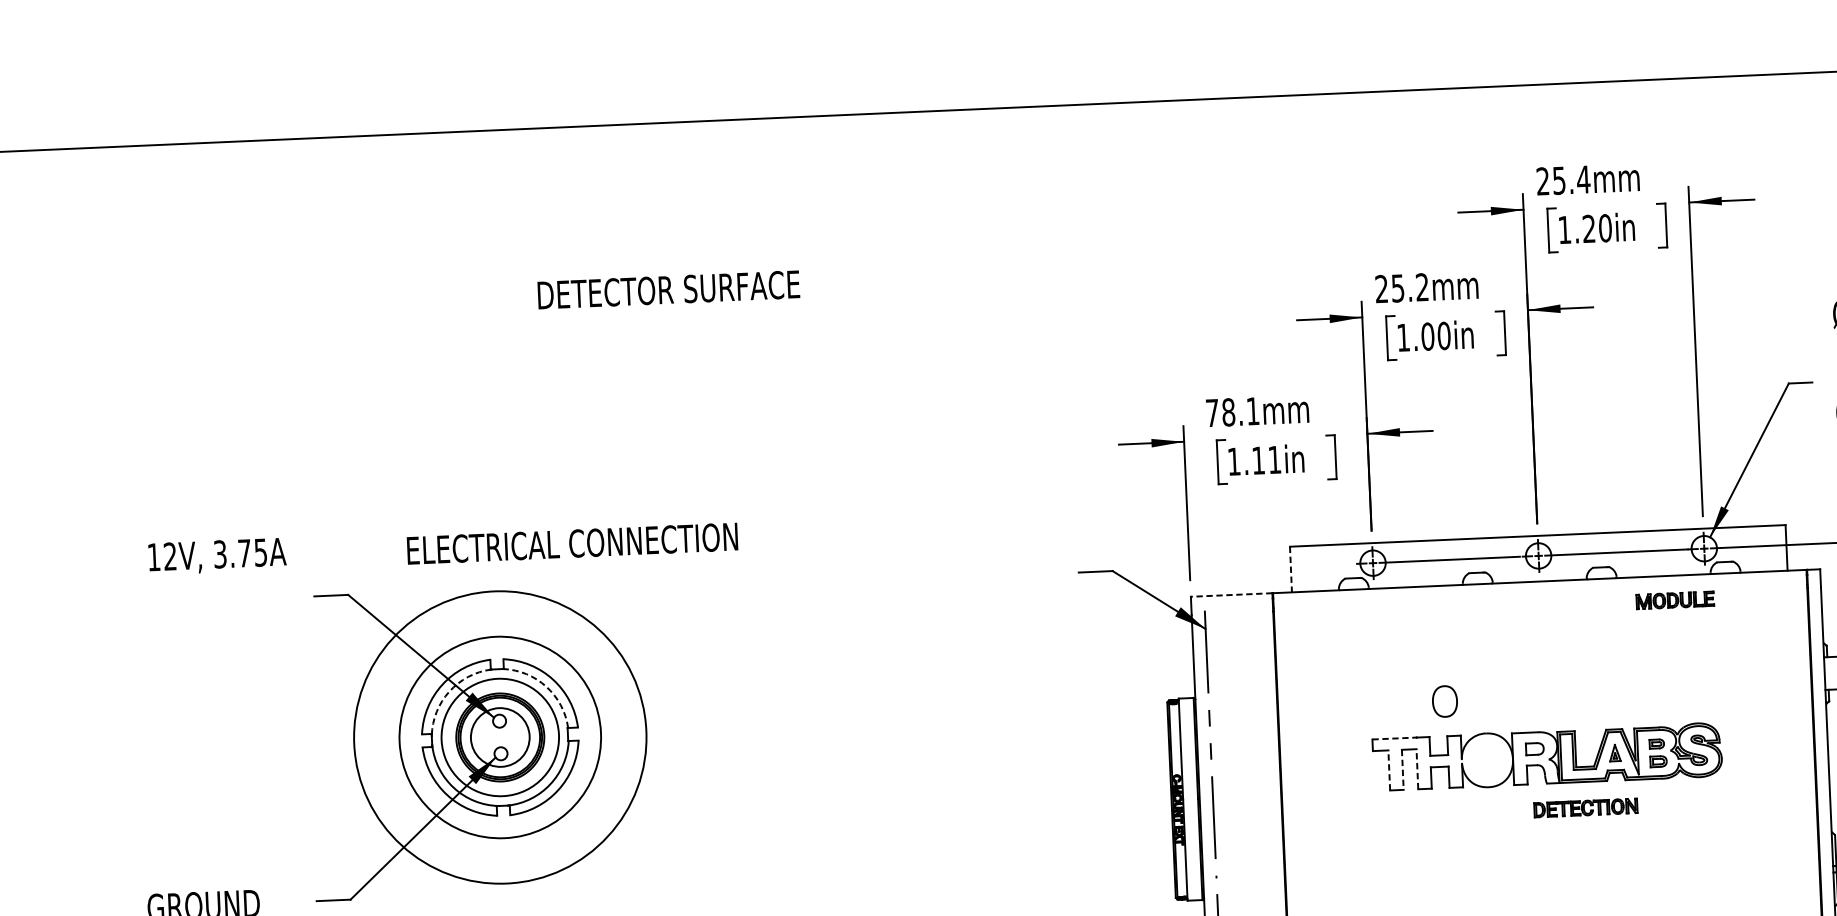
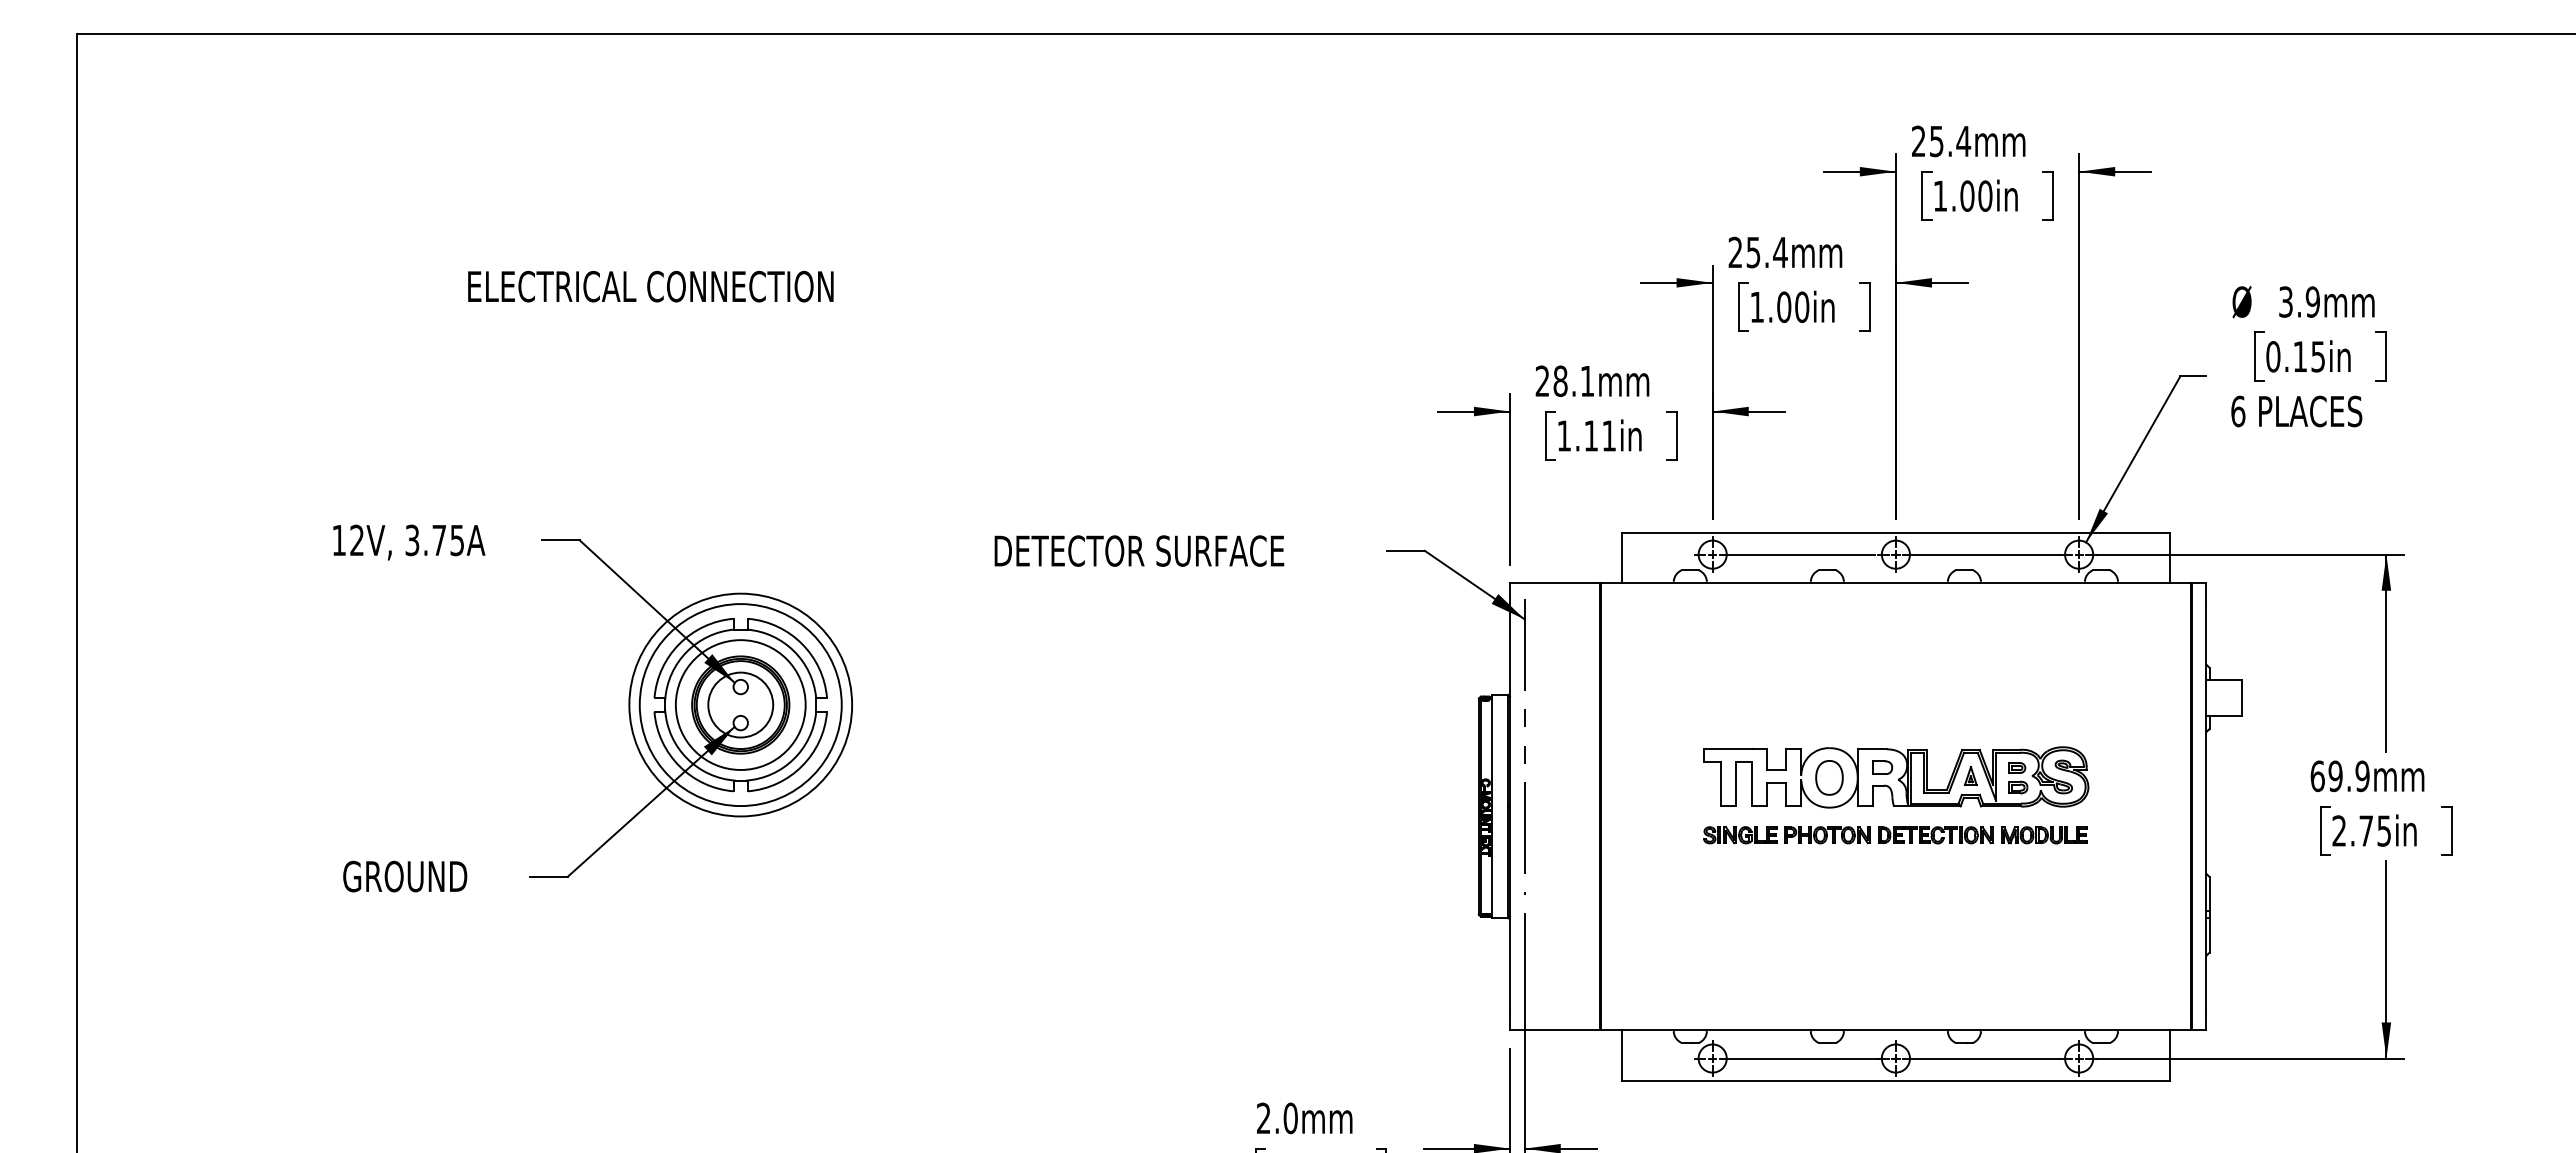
text: (1589, 228) -> (1967, 195), 1.20in -> 1.00in
text: (1422, 286) -> (1780, 251), 25.2mm -> 25.4mm
text: (668, 289) -> (1139, 550), moved
text: (1212, 412) -> (1542, 380), 78.1mm -> 28.1mm
text: (572, 543) -> (650, 286), moved
text: (217, 556) -> (409, 542), moved
line: (1290, 570) -> (1621, 558), dashed -> solid
line: (1231, 595) -> (1554, 583), dashed -> solid
part: (1675, 600) -> (2044, 835), moved
arc: (546, 686) -> (794, 651), dashed -> solid
arc: (449, 692) -> (686, 652), dashed -> solid
part: (1445, 701) -> (1829, 777), moved
circle: (500, 737) -> (740, 705), size x0.62
line: (1395, 738) -> (1728, 749), dashed -> solid
line: (1417, 768) -> (1751, 783), dashed -> solid
line: (1389, 769) -> (1720, 783), dashed -> solid
line: (1402, 770) -> (1735, 784), dashed -> solid
part: (1450, 814) -> (1786, 835), added

